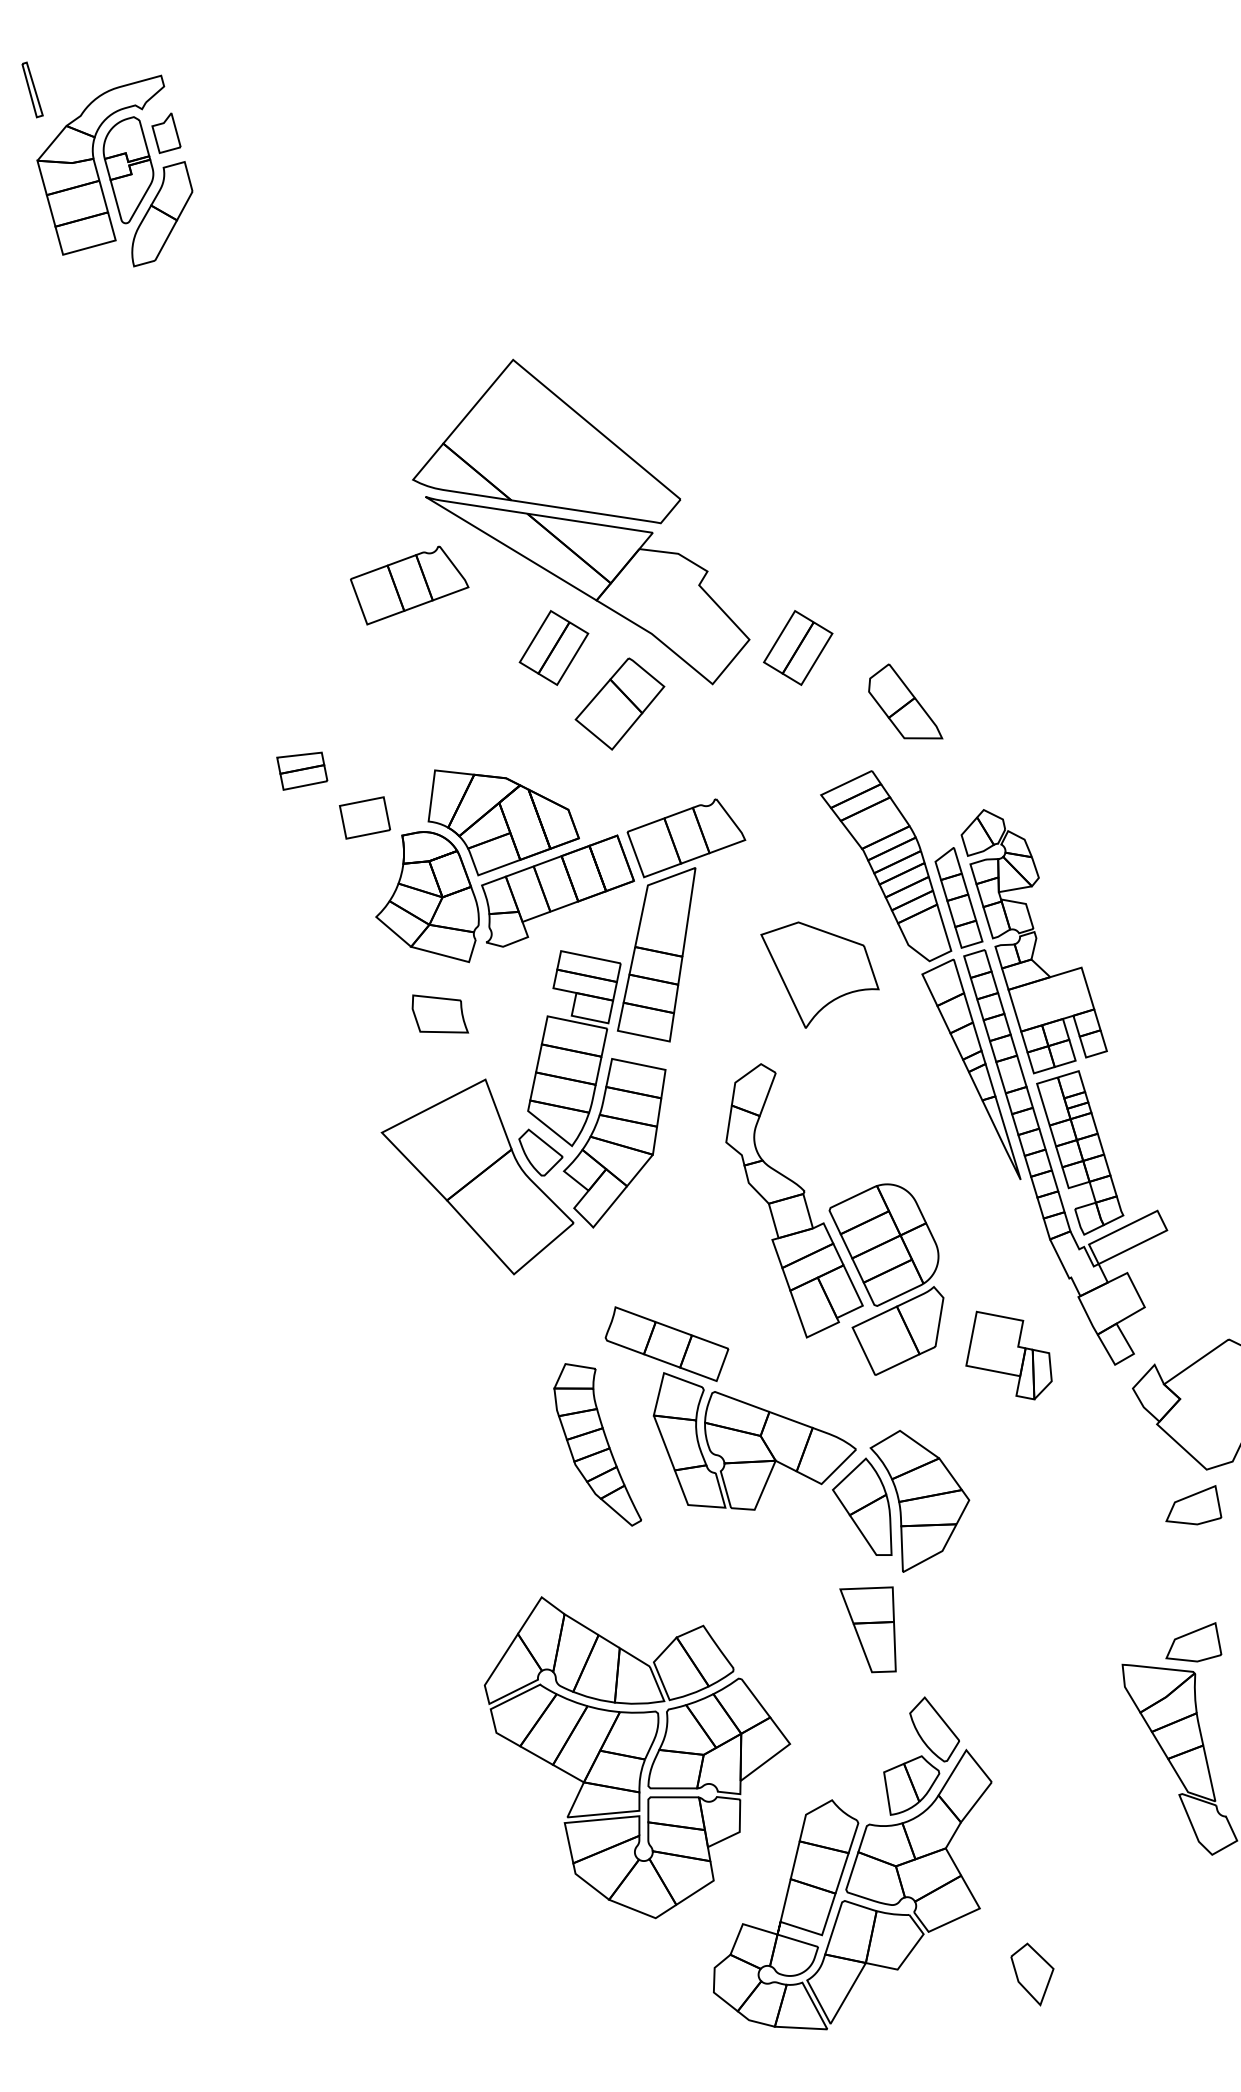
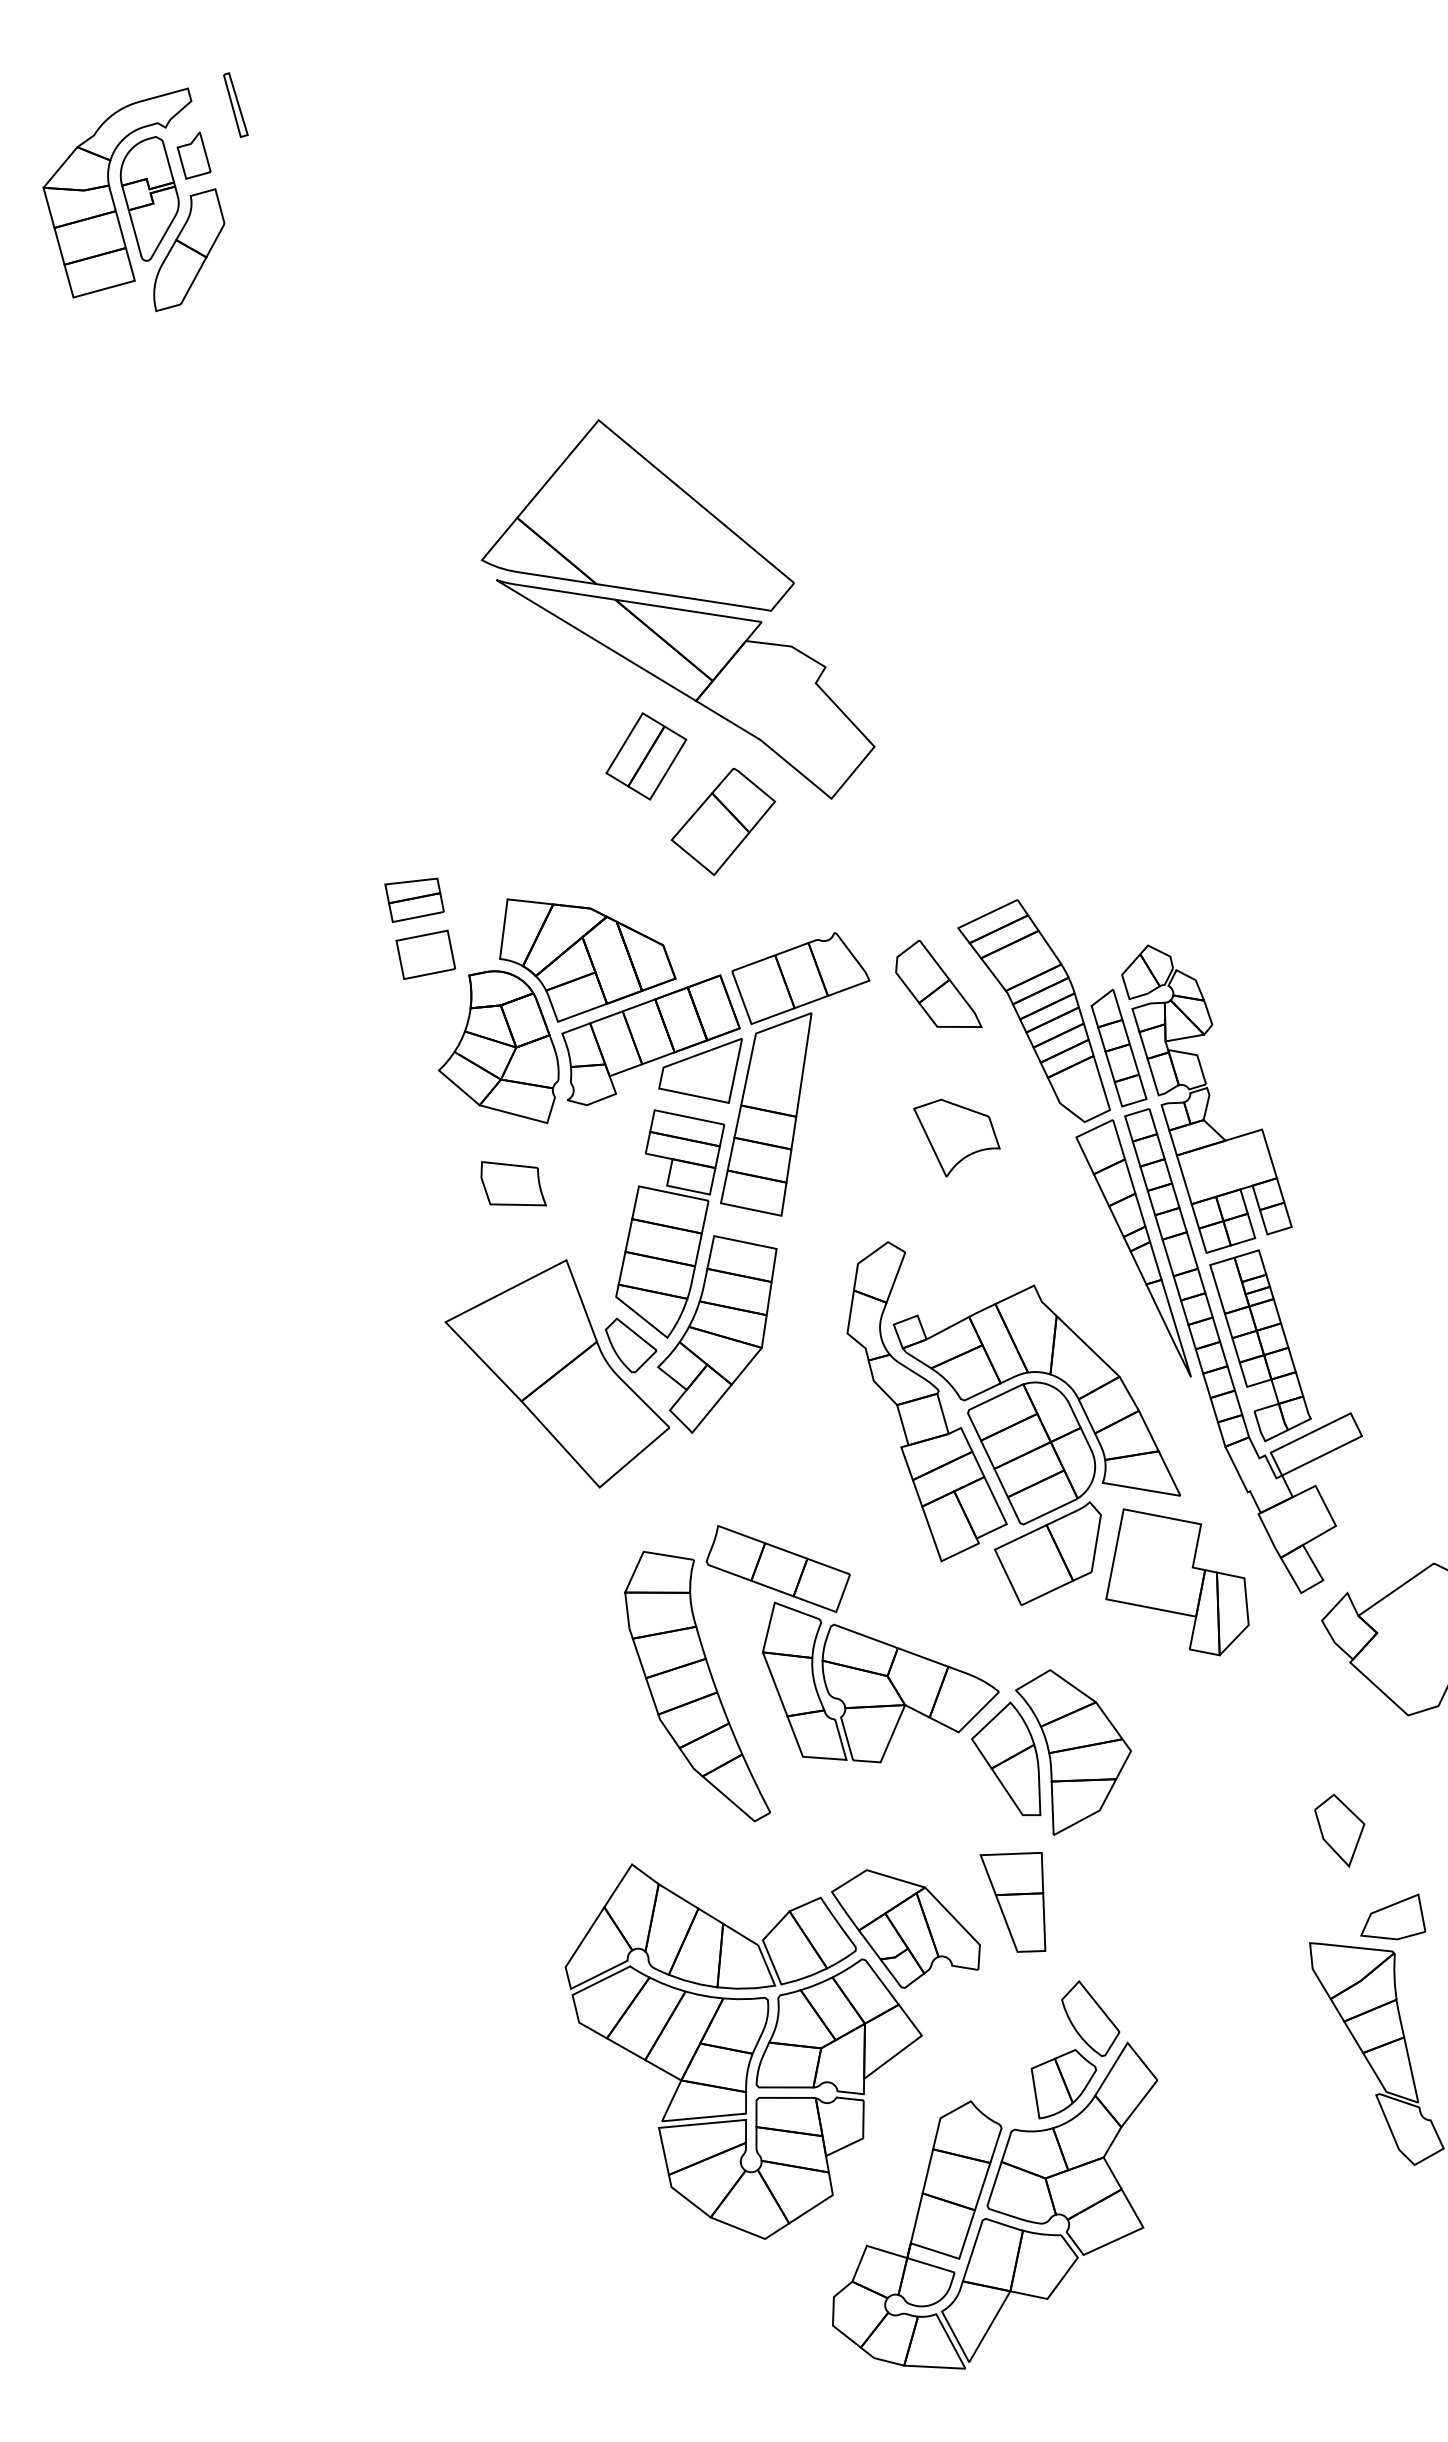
part: (32, 90) -> (235, 105), moved
part: (409, 585) -> (477, 683), removed
part: (798, 648) -> (931, 756), removed
part: (905, 701) -> (938, 983), moved
part: (302, 770) -> (414, 899), moved
part: (600, 917) -> (700, 1070), added
part: (819, 974) -> (956, 1137), size x0.62
part: (889, 1176) -> (1038, 1373), added
part: (1009, 1355) -> (1177, 1582), size x1.43
part: (597, 1444) -> (697, 1686), size x1.43
part: (1194, 1504) -> (1393, 1756), removed
part: (776, 1652) -> (905, 1928), added
part: (1032, 1974) -> (1339, 1830), moved

